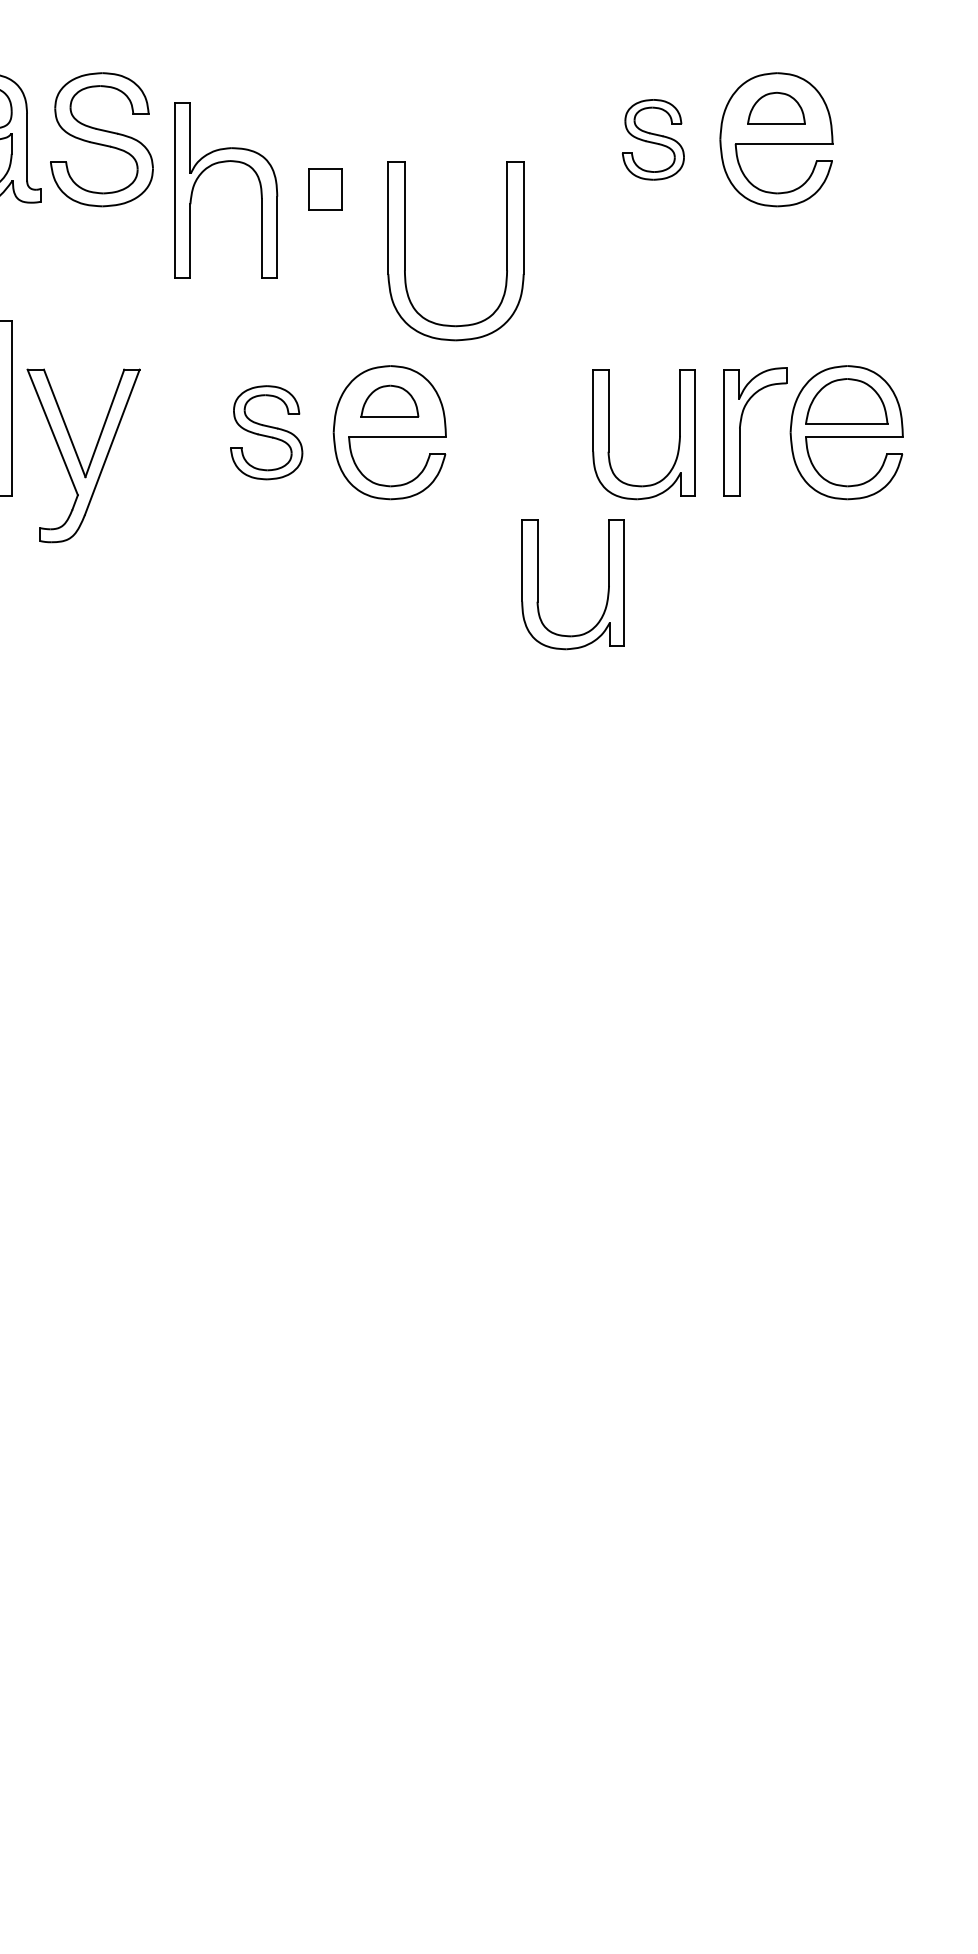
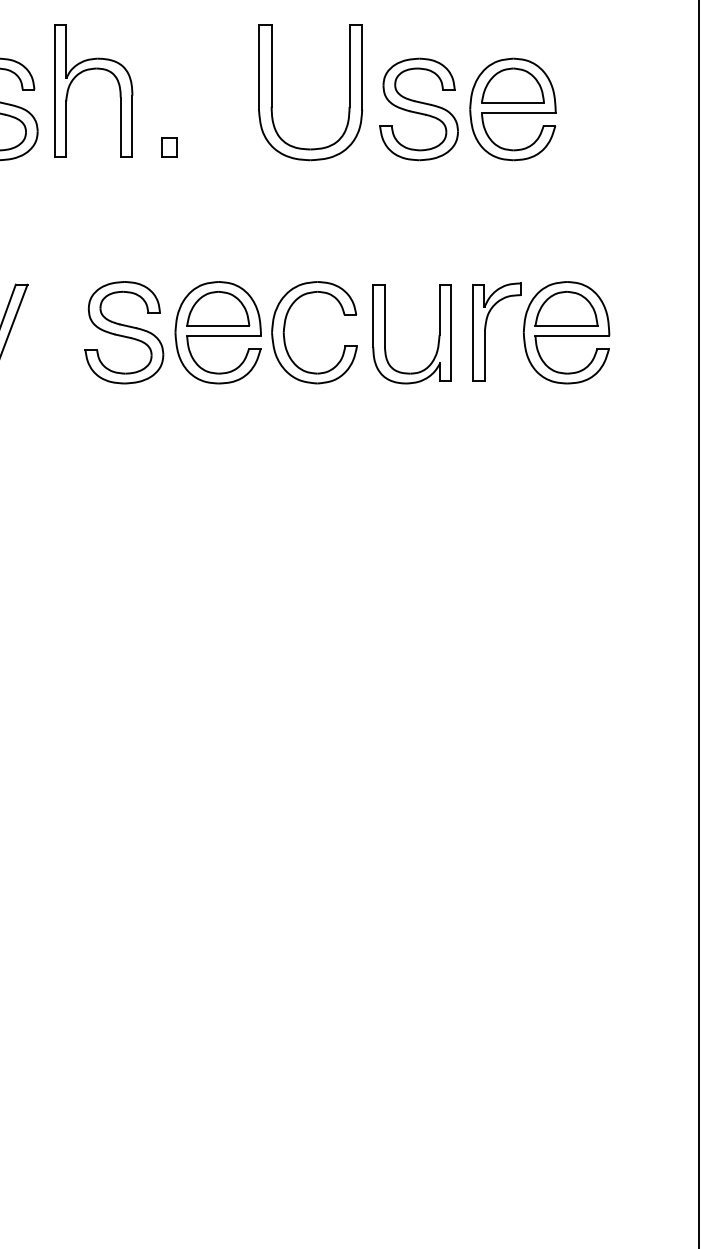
part: (776, 108) -> (513, 85), size x1.43
part: (653, 139) -> (419, 109), size x1.67
part: (220, 163) -> (89, 70), moved
part: (325, 189) -> (169, 147), size x0.62
part: (405, 251) -> (272, 92), moved
part: (389, 401) -> (217, 308), size x1.43
part: (477, 427) -> (285, 328), added
part: (266, 432) -> (124, 332), size x1.43
part: (538, 584) -> (331, 448), removed

